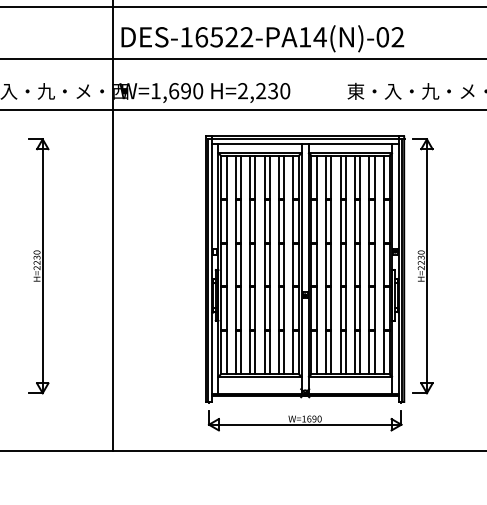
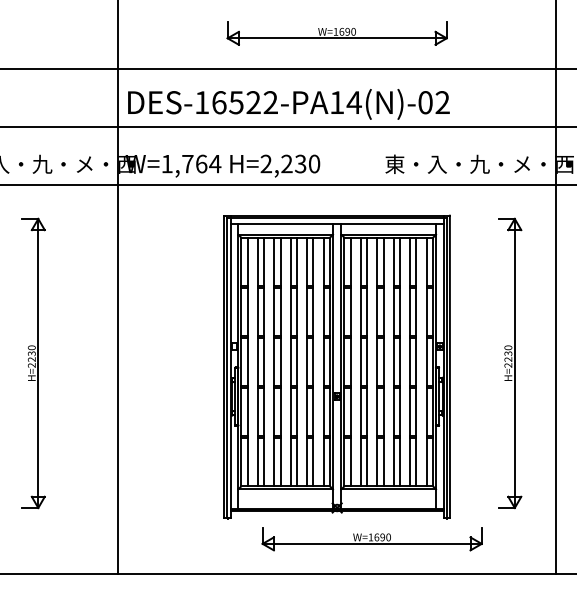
text: (186, 90) -> (201, 163), W=1,690 -> W=1,764
part: (423, 266) -> (510, 363), moved
part: (304, 420) -> (371, 539), moved

